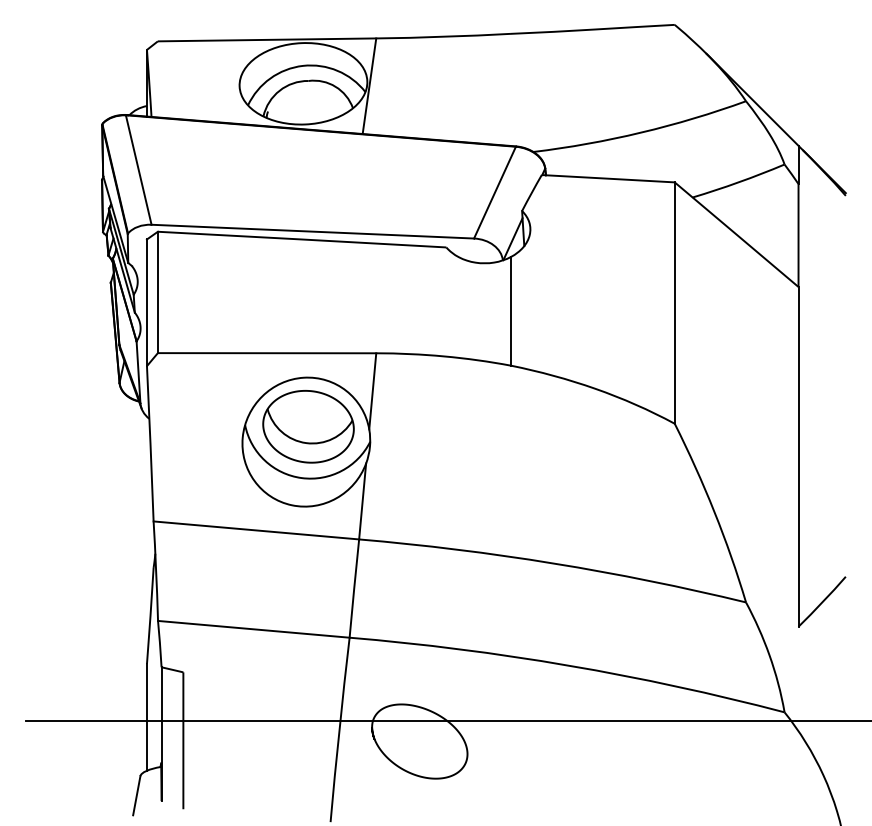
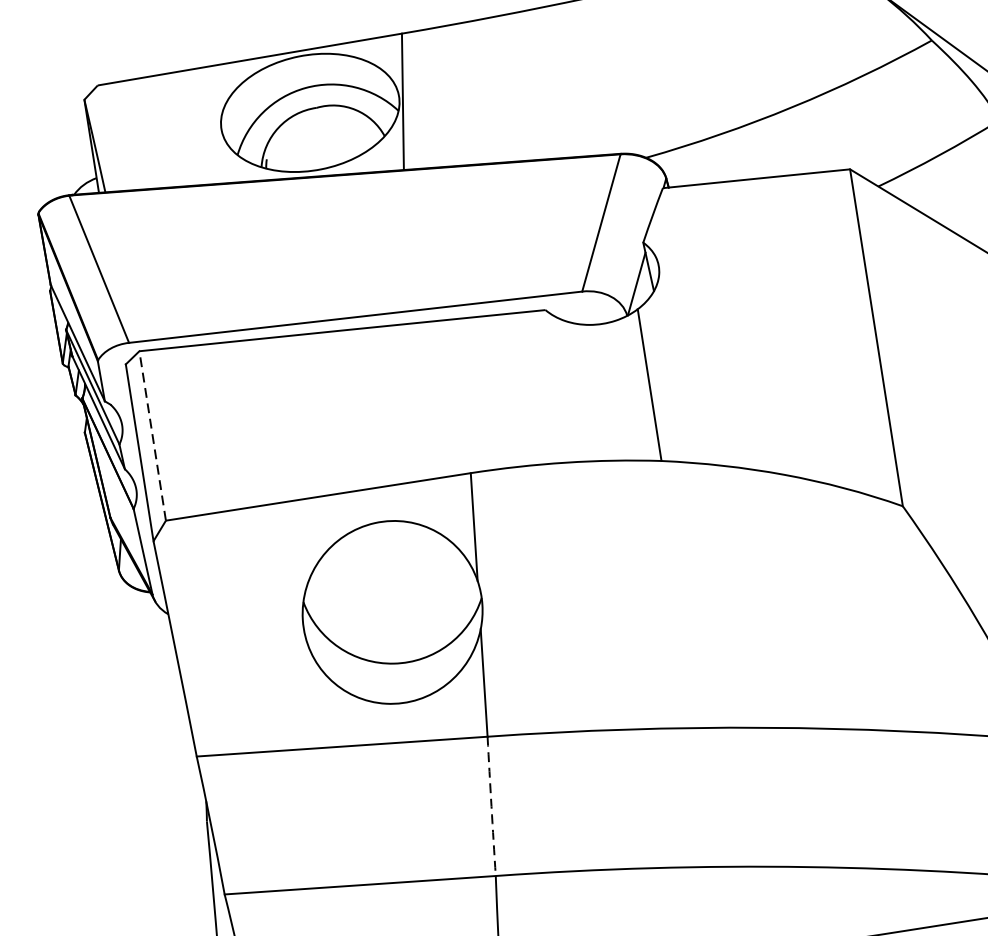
line: (157, 292) -> (152, 436), solid -> dashed
part: (308, 426) -> (392, 590), removed
arc: (354, 588) -> (491, 806), solid -> dashed

